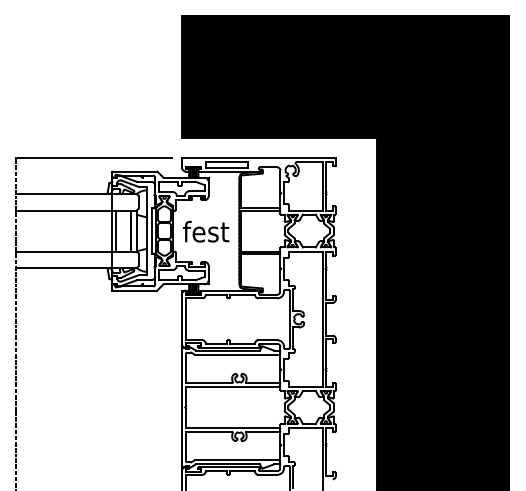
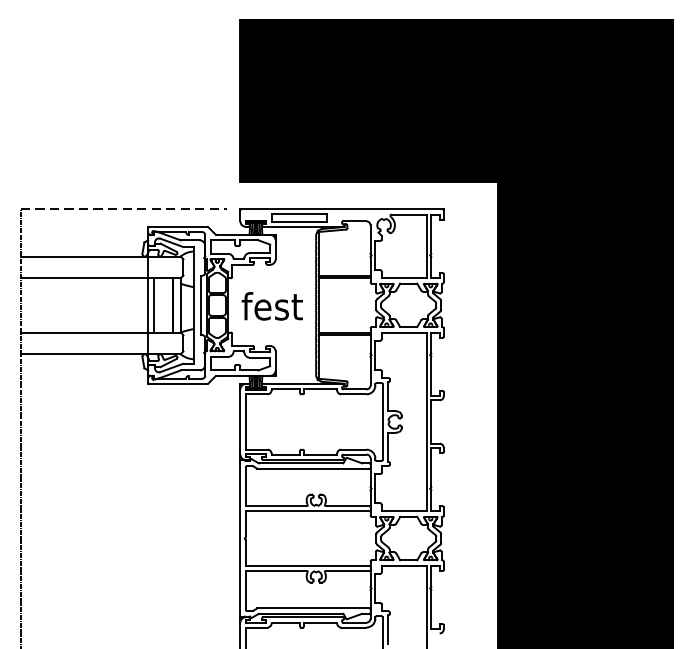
line: (93, 158) -> (123, 209), solid -> dashed

